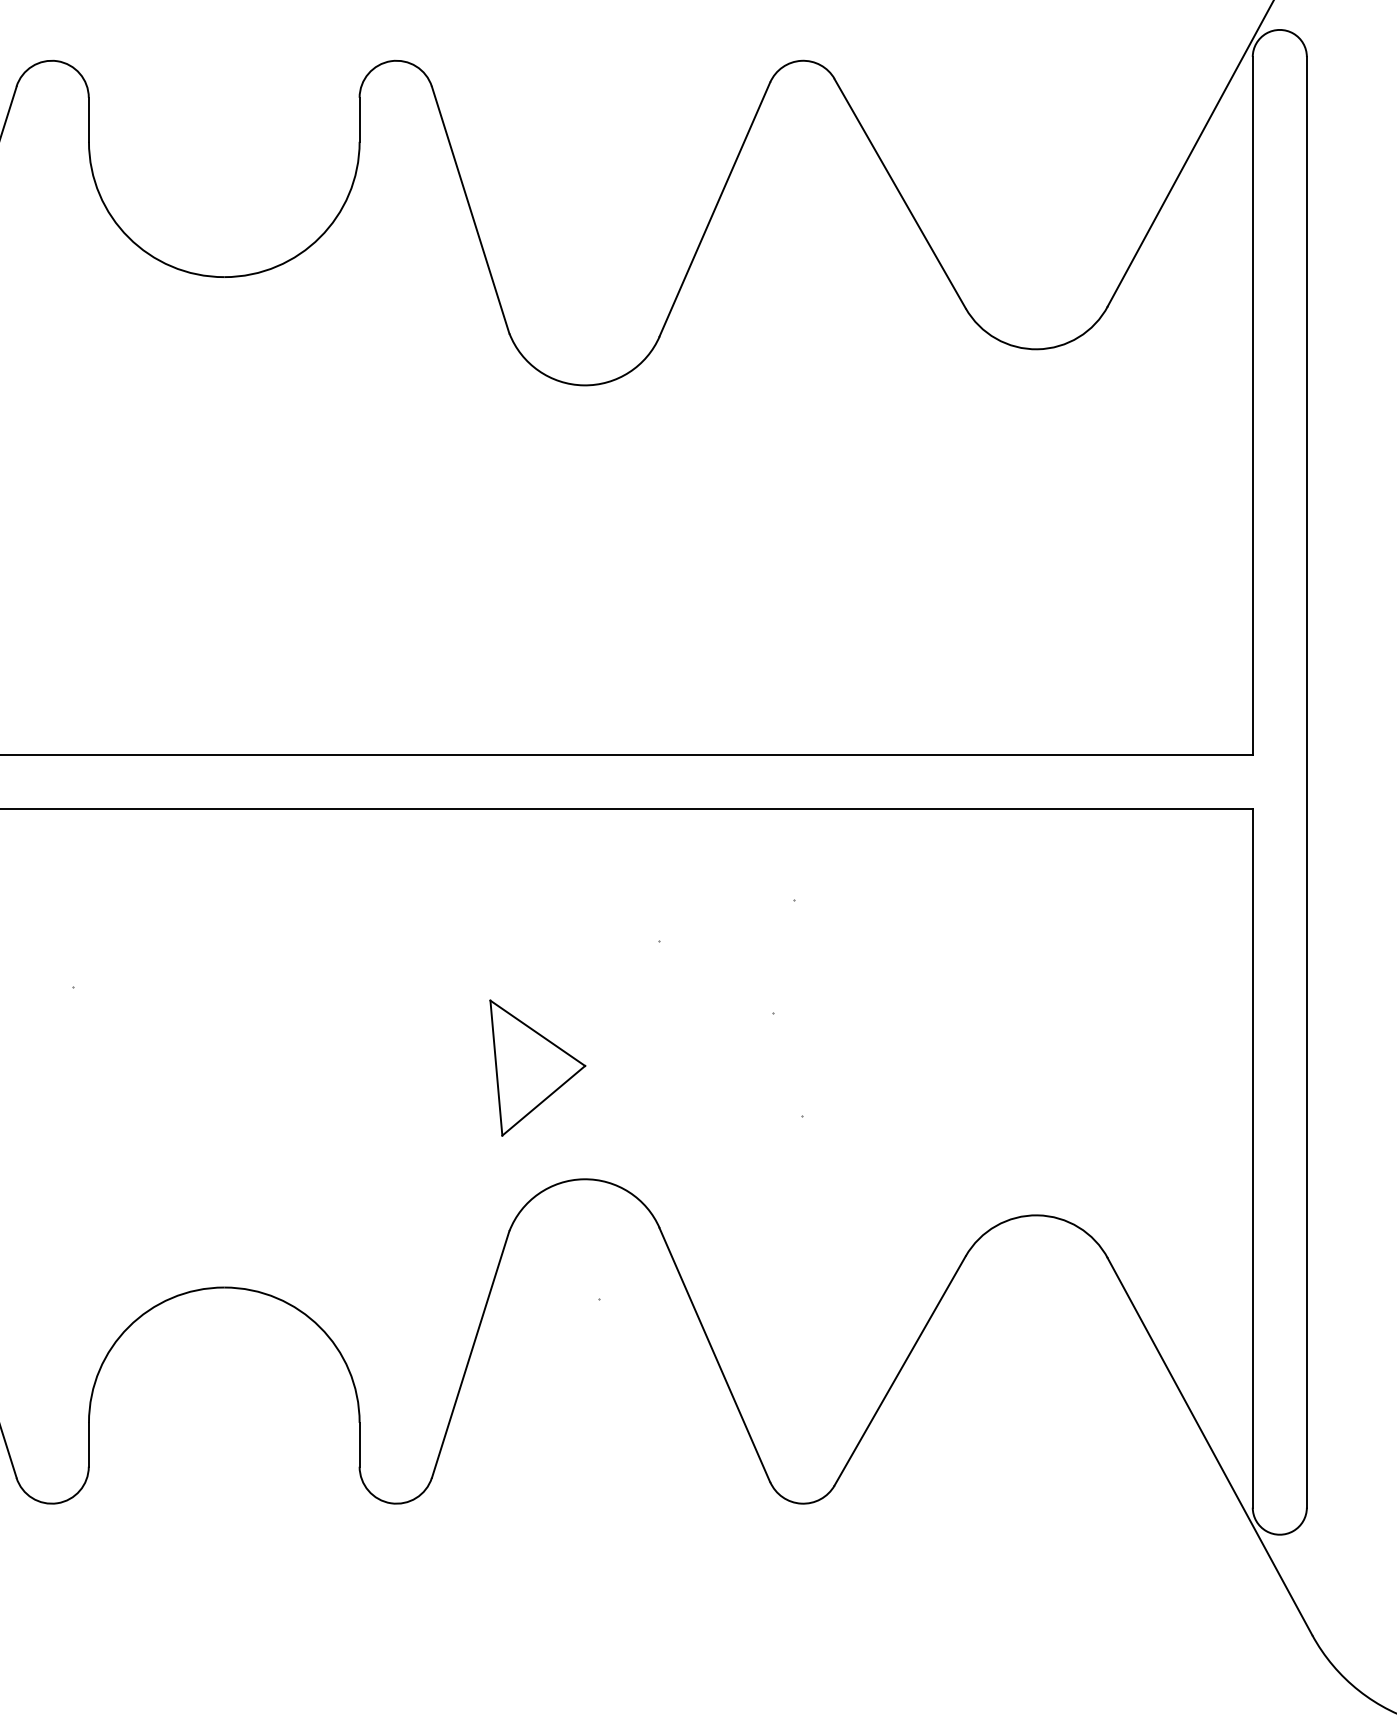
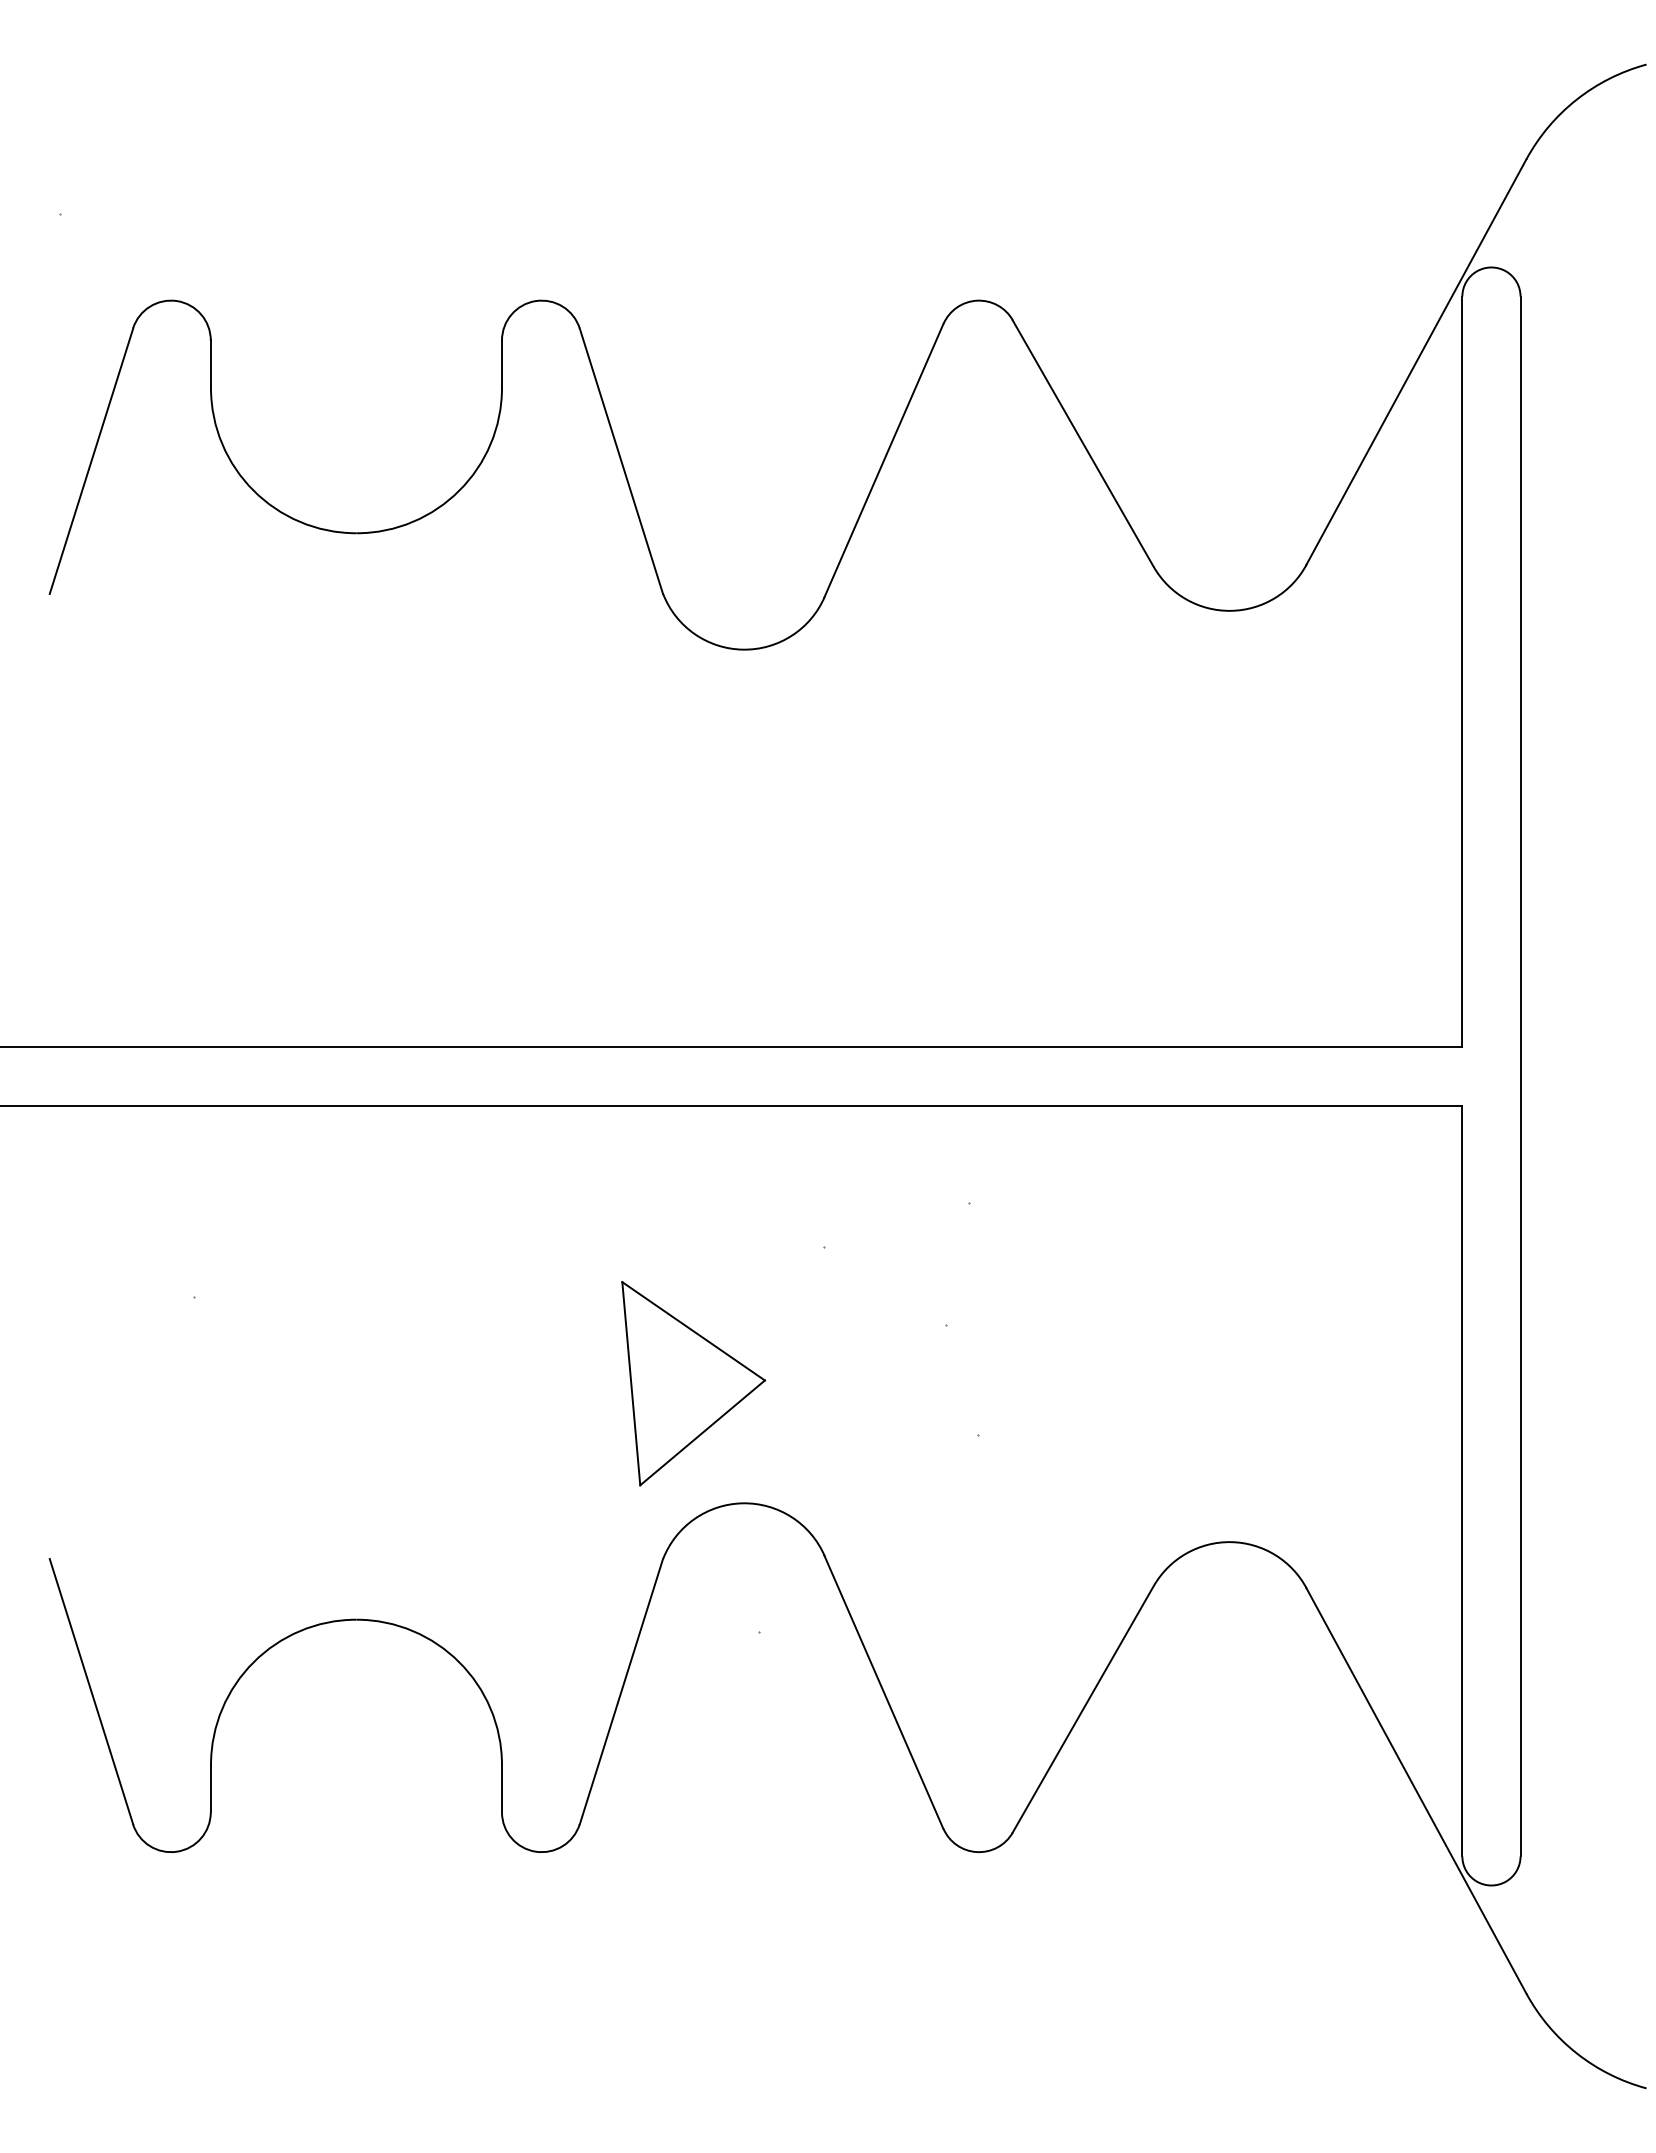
part: (537, 1067) -> (693, 1383), size x1.4

